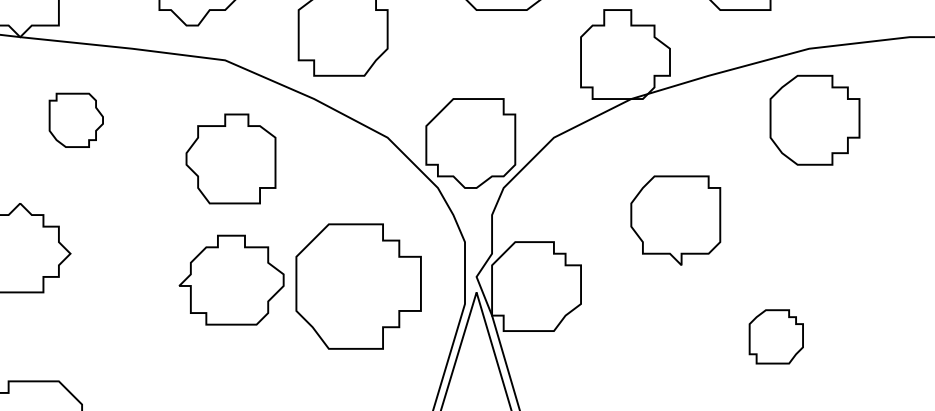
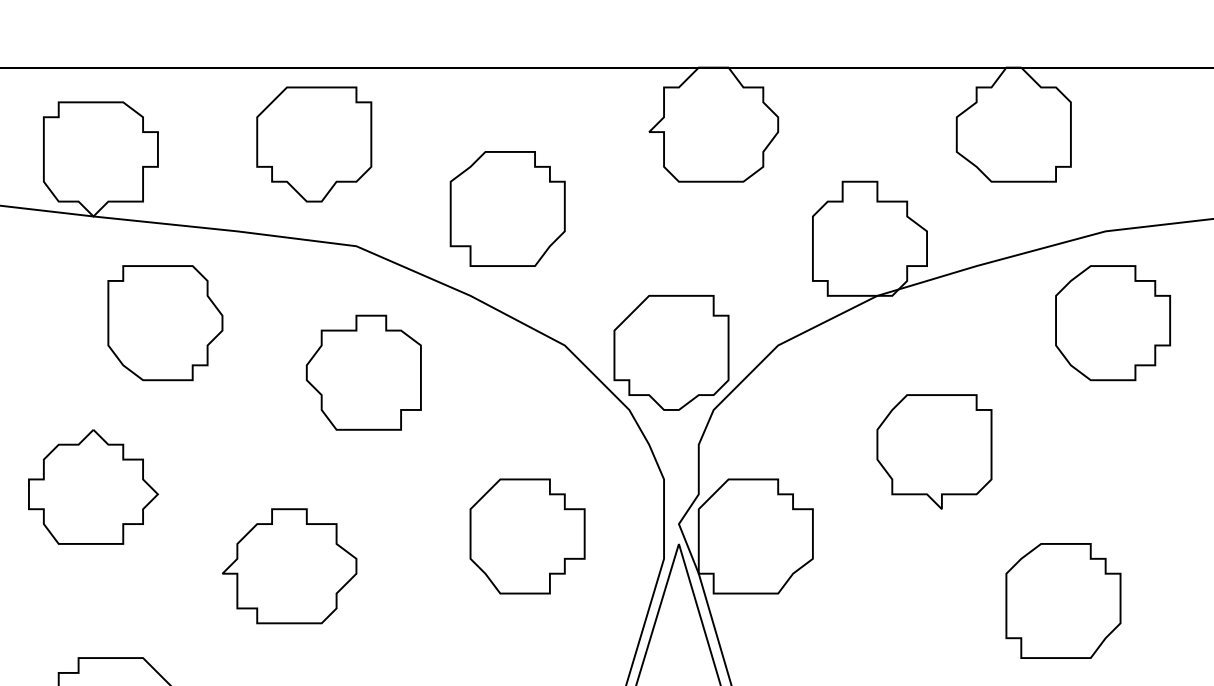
part: (76, 120) -> (165, 323), size x1.67
part: (231, 280) -> (289, 566), moved
part: (358, 286) -> (527, 536), size x0.71
part: (776, 336) -> (1063, 600), size x1.67

